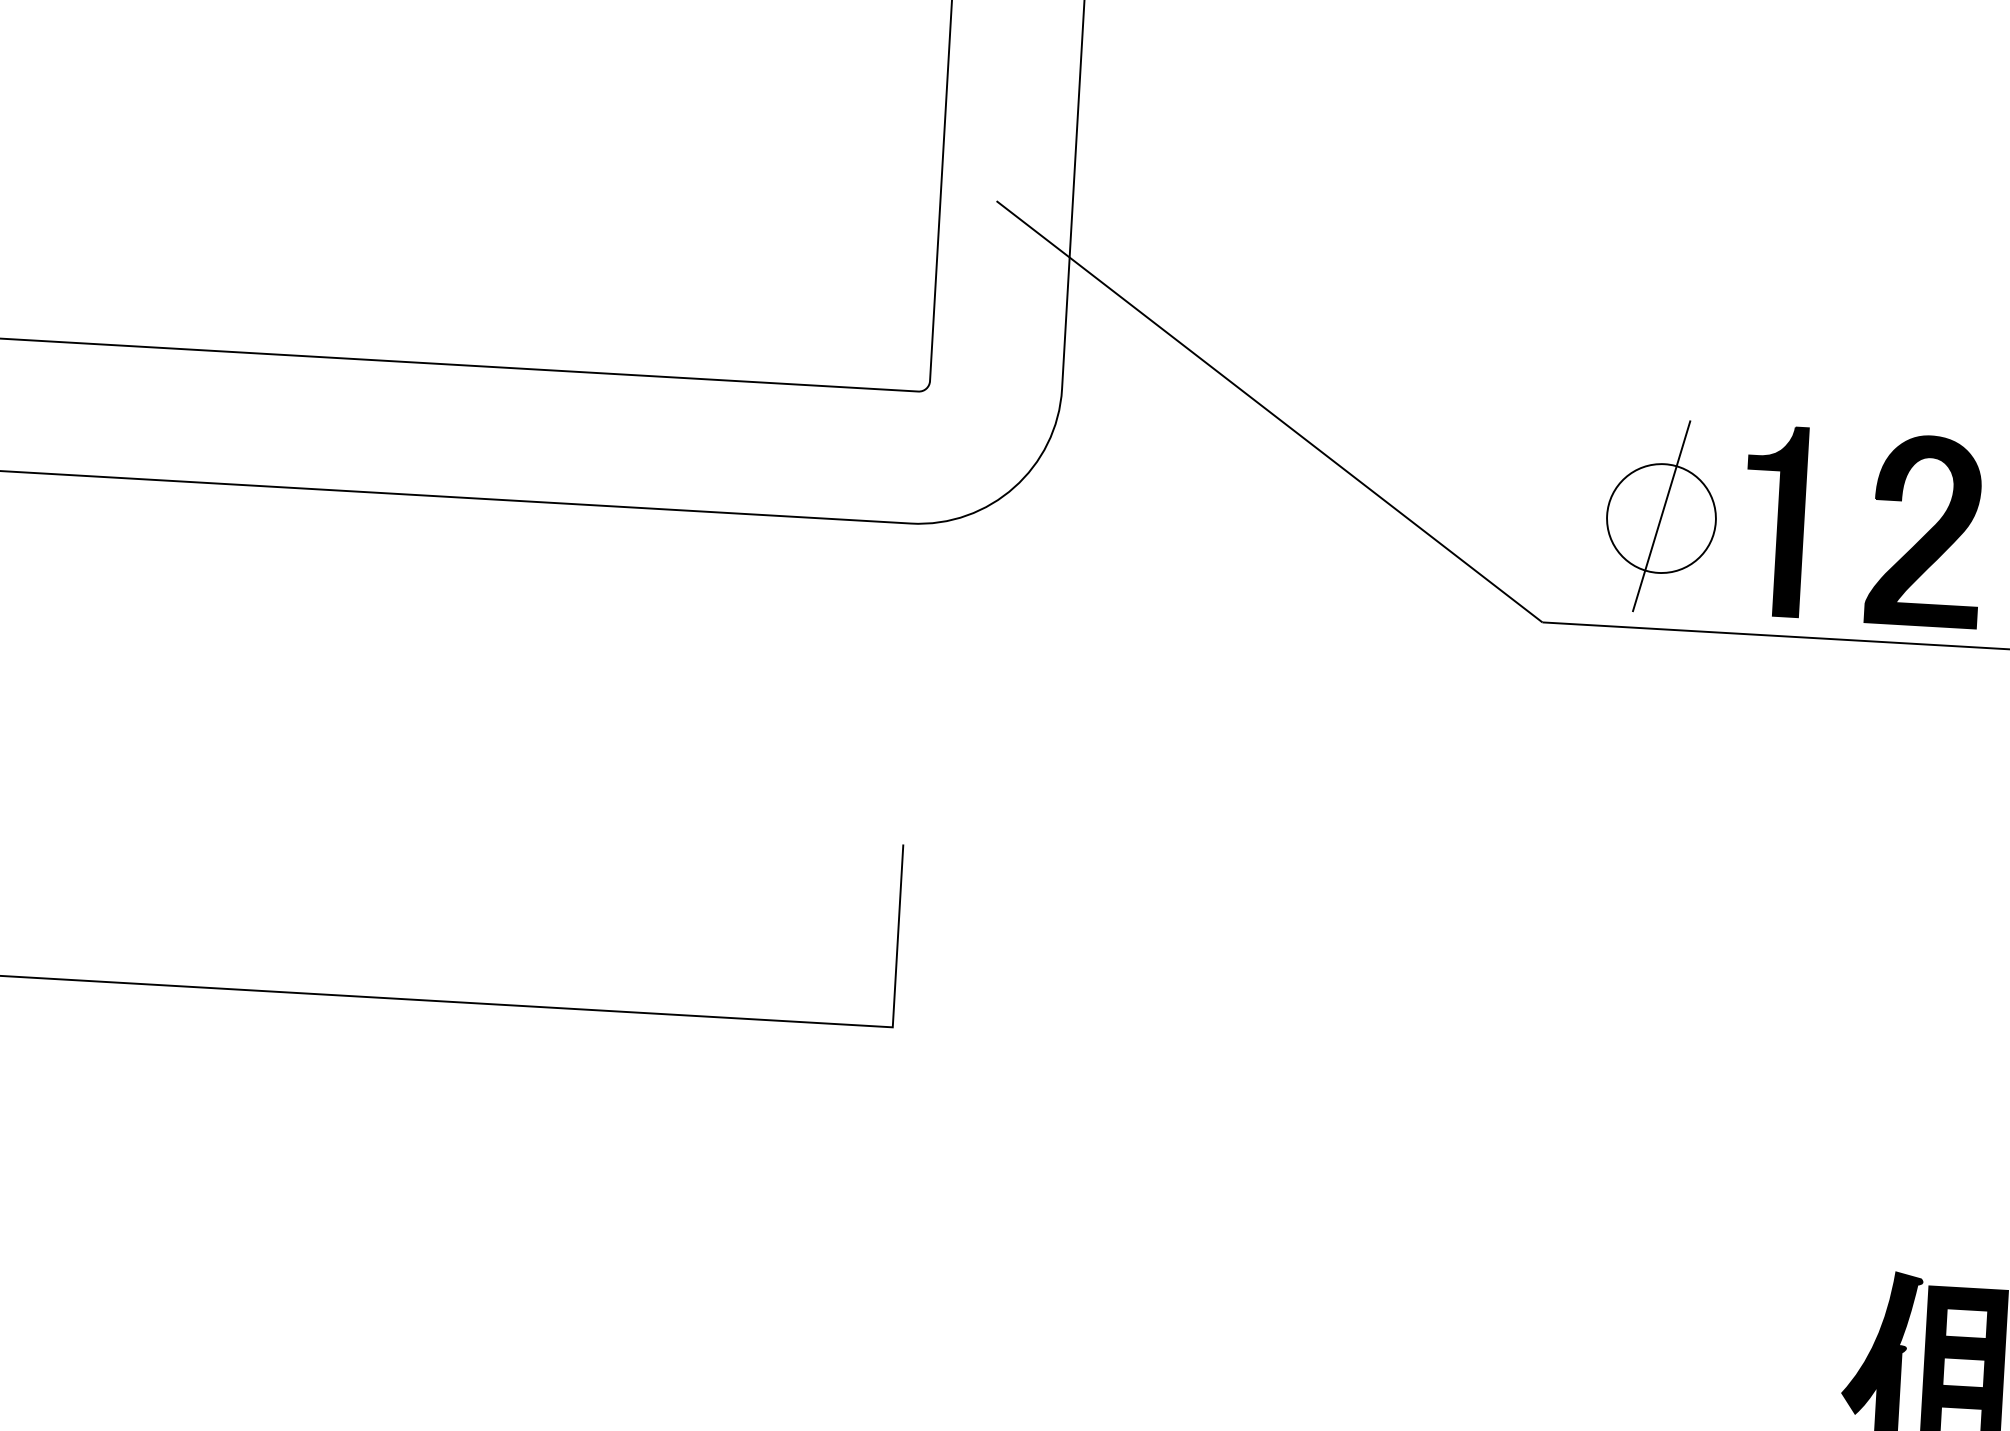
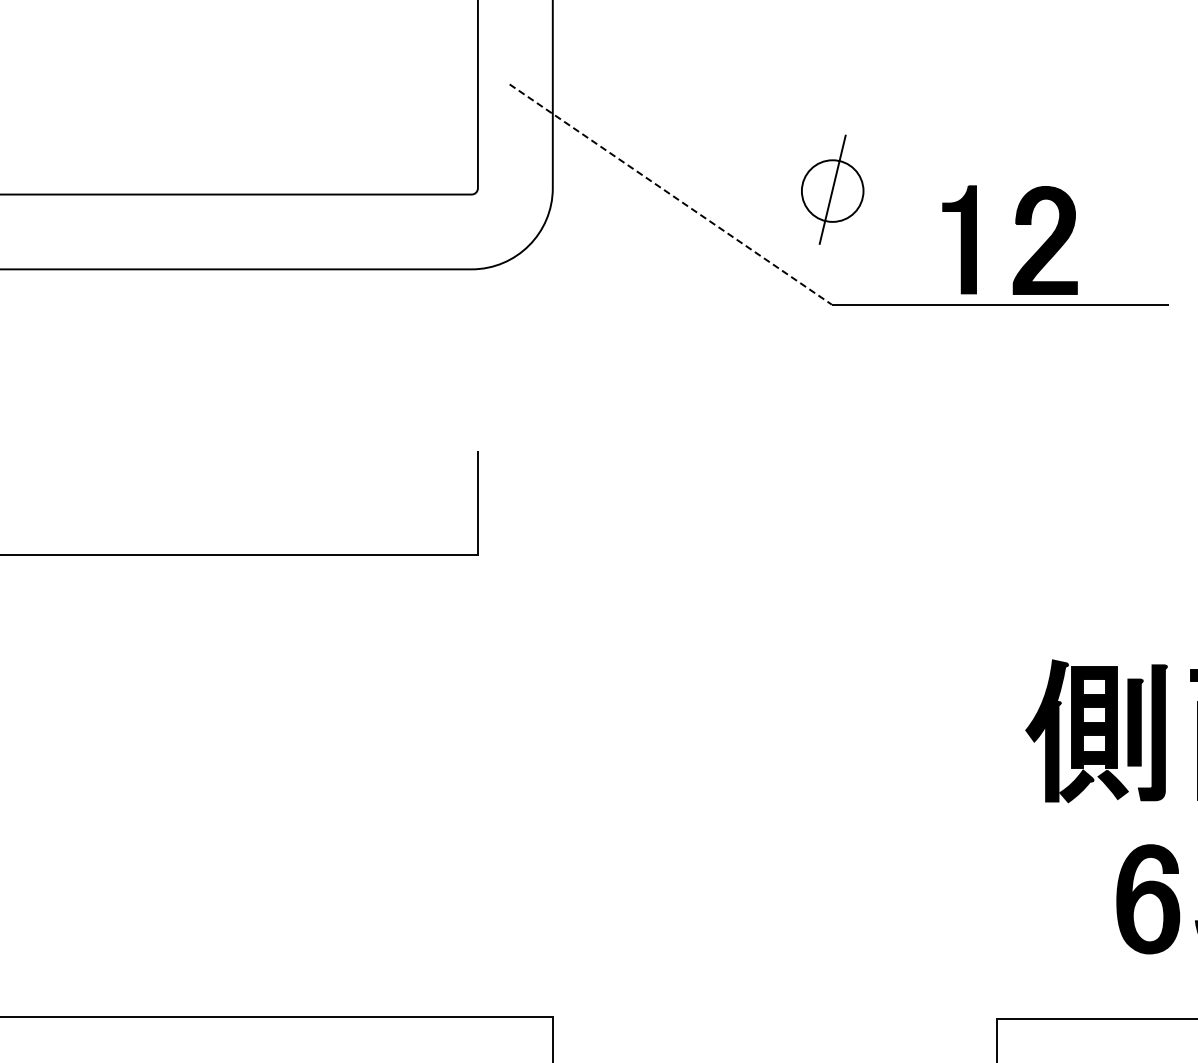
line: (1270, 411) -> (671, 194), solid -> dashed
part: (1661, 515) -> (832, 189), moved

